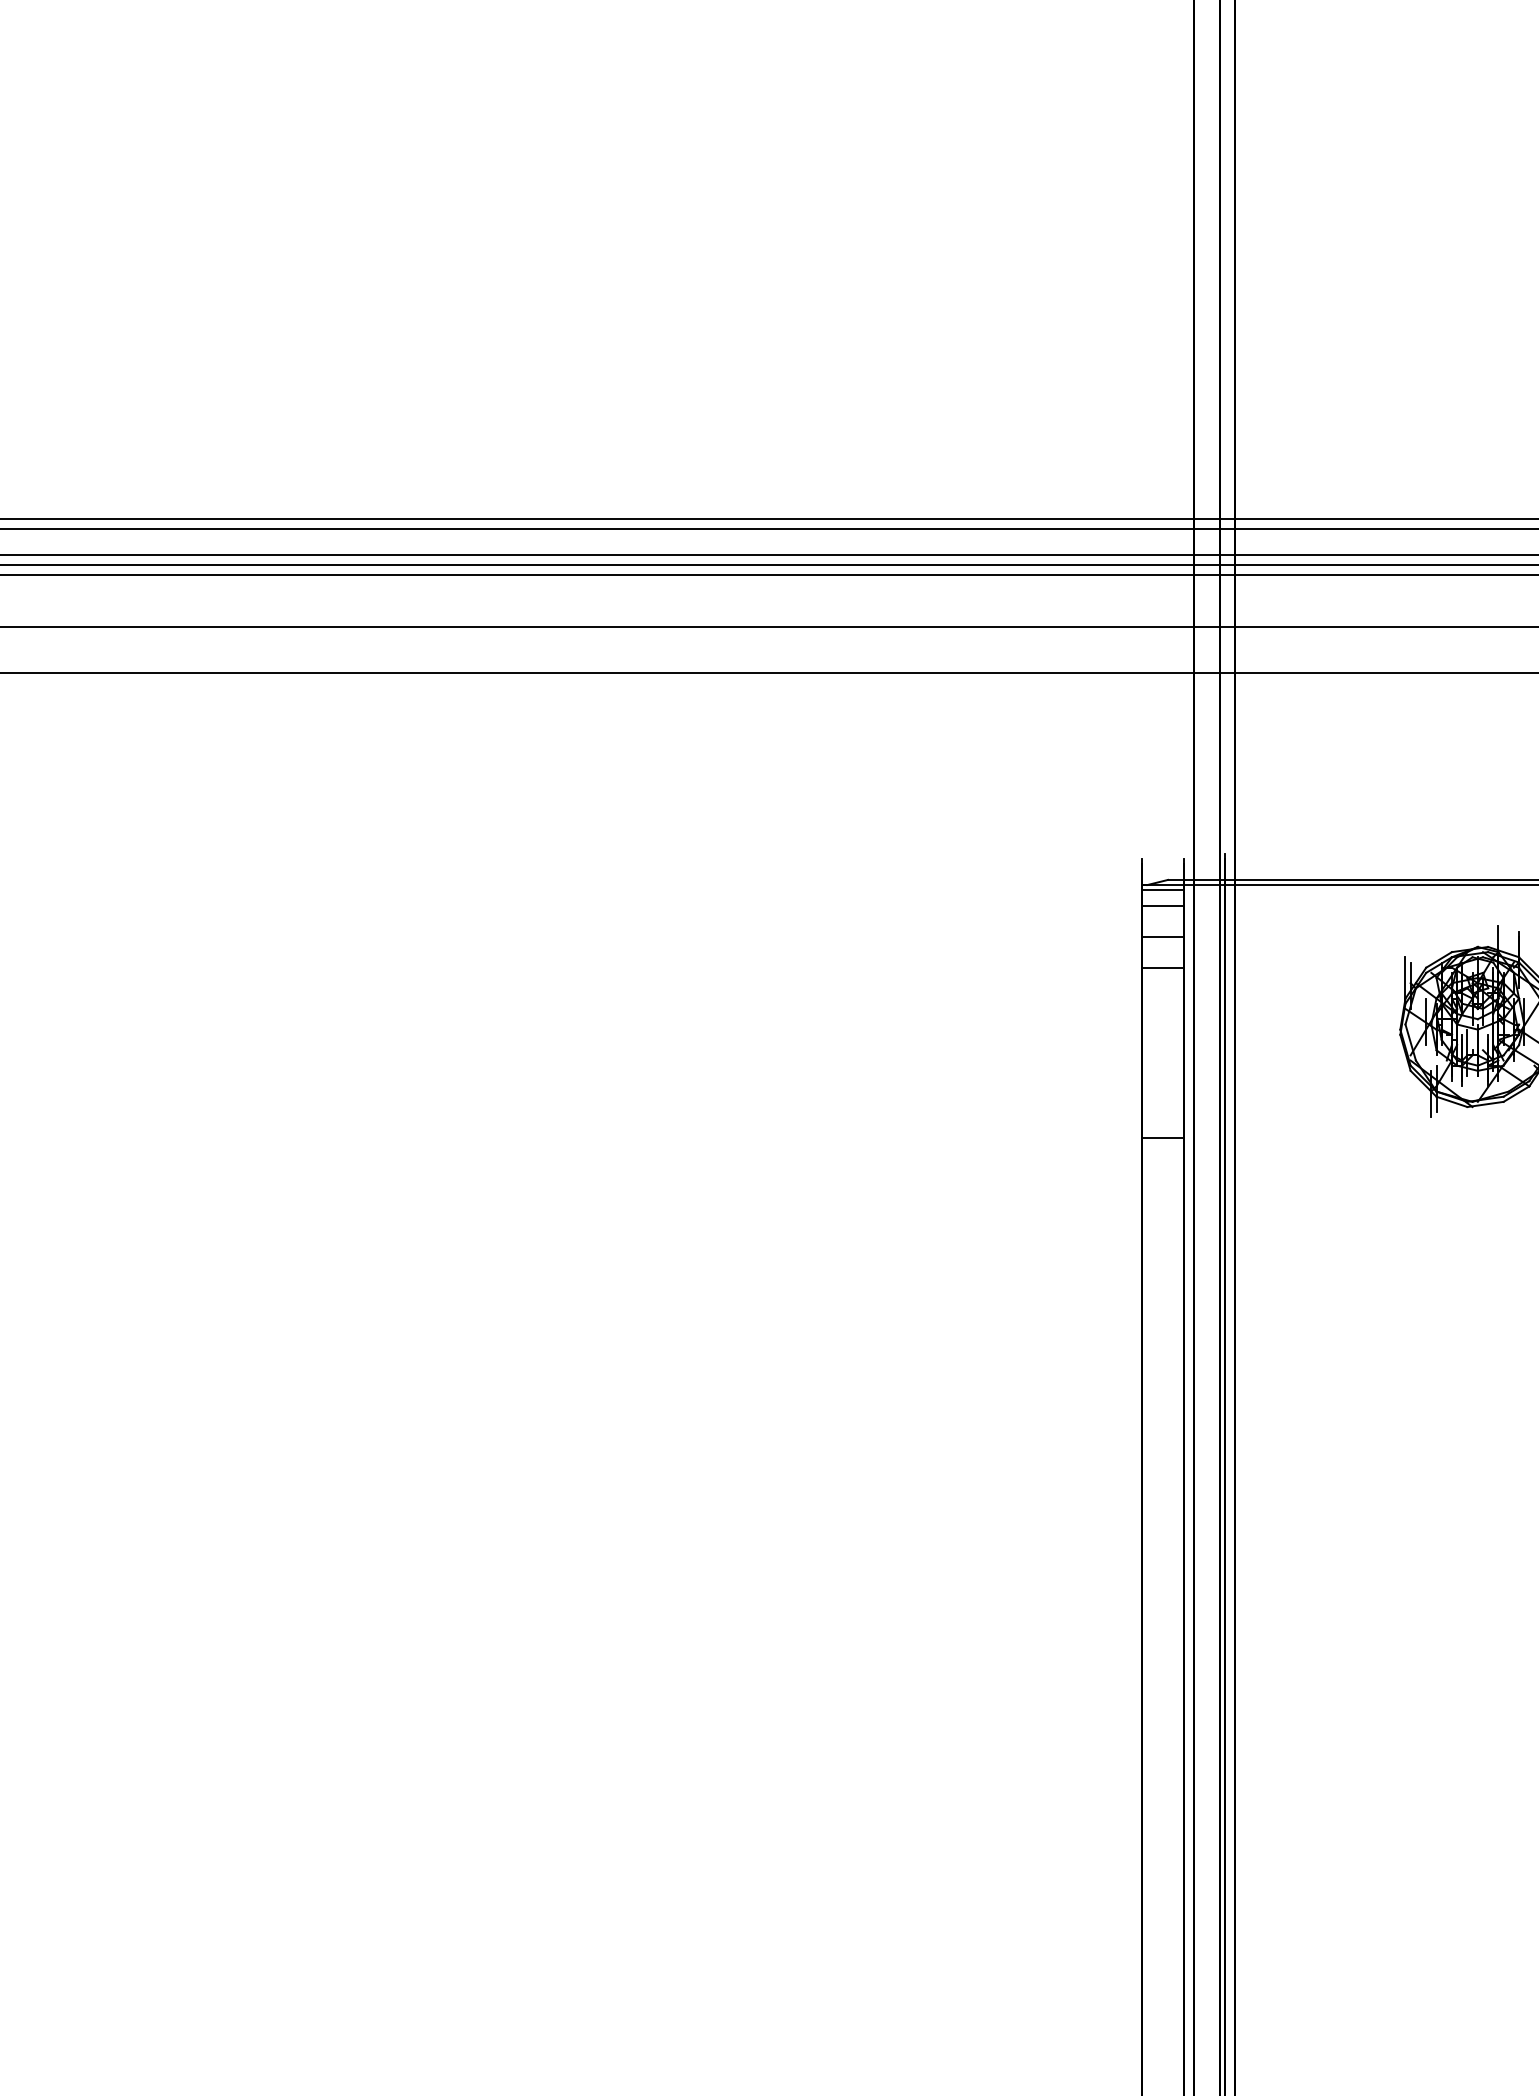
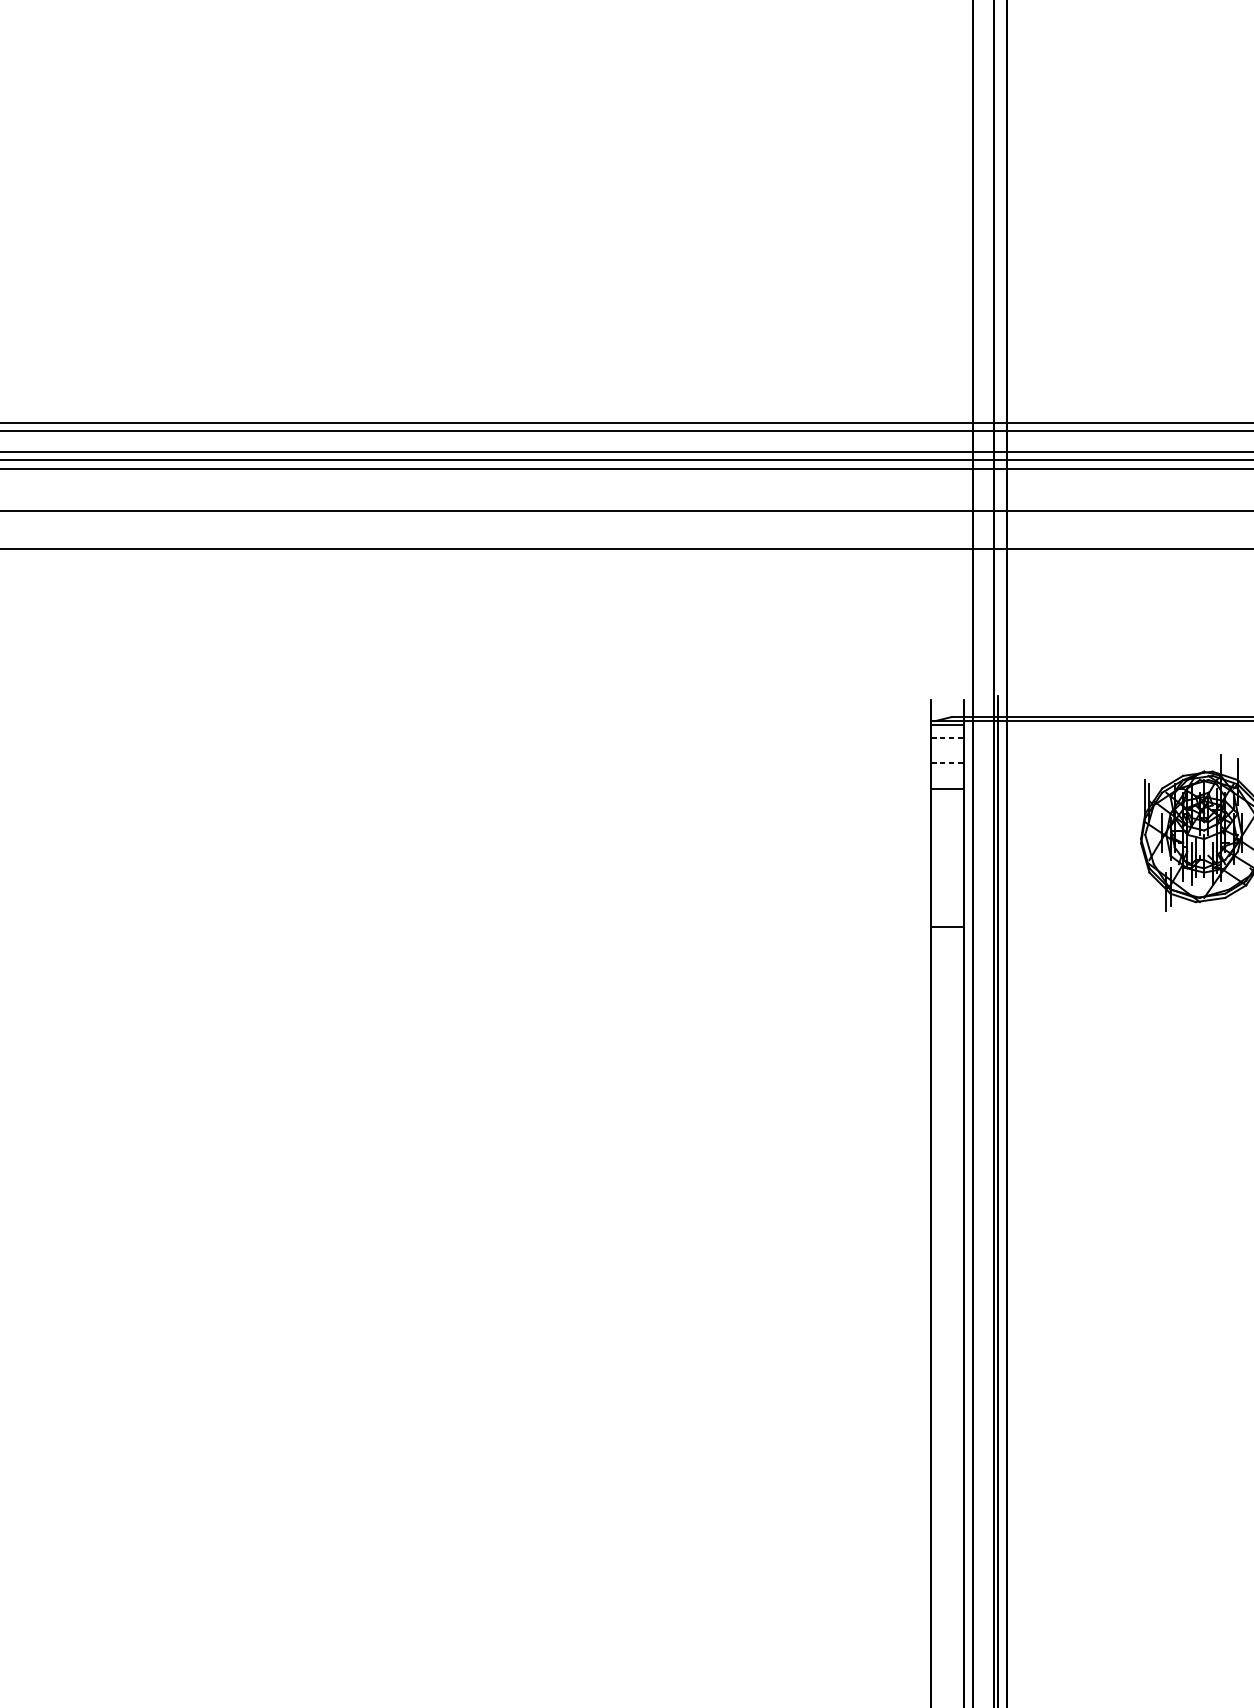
line: (1162, 905) -> (947, 737), solid -> dashed
line: (1162, 936) -> (947, 763), solid -> dashed

